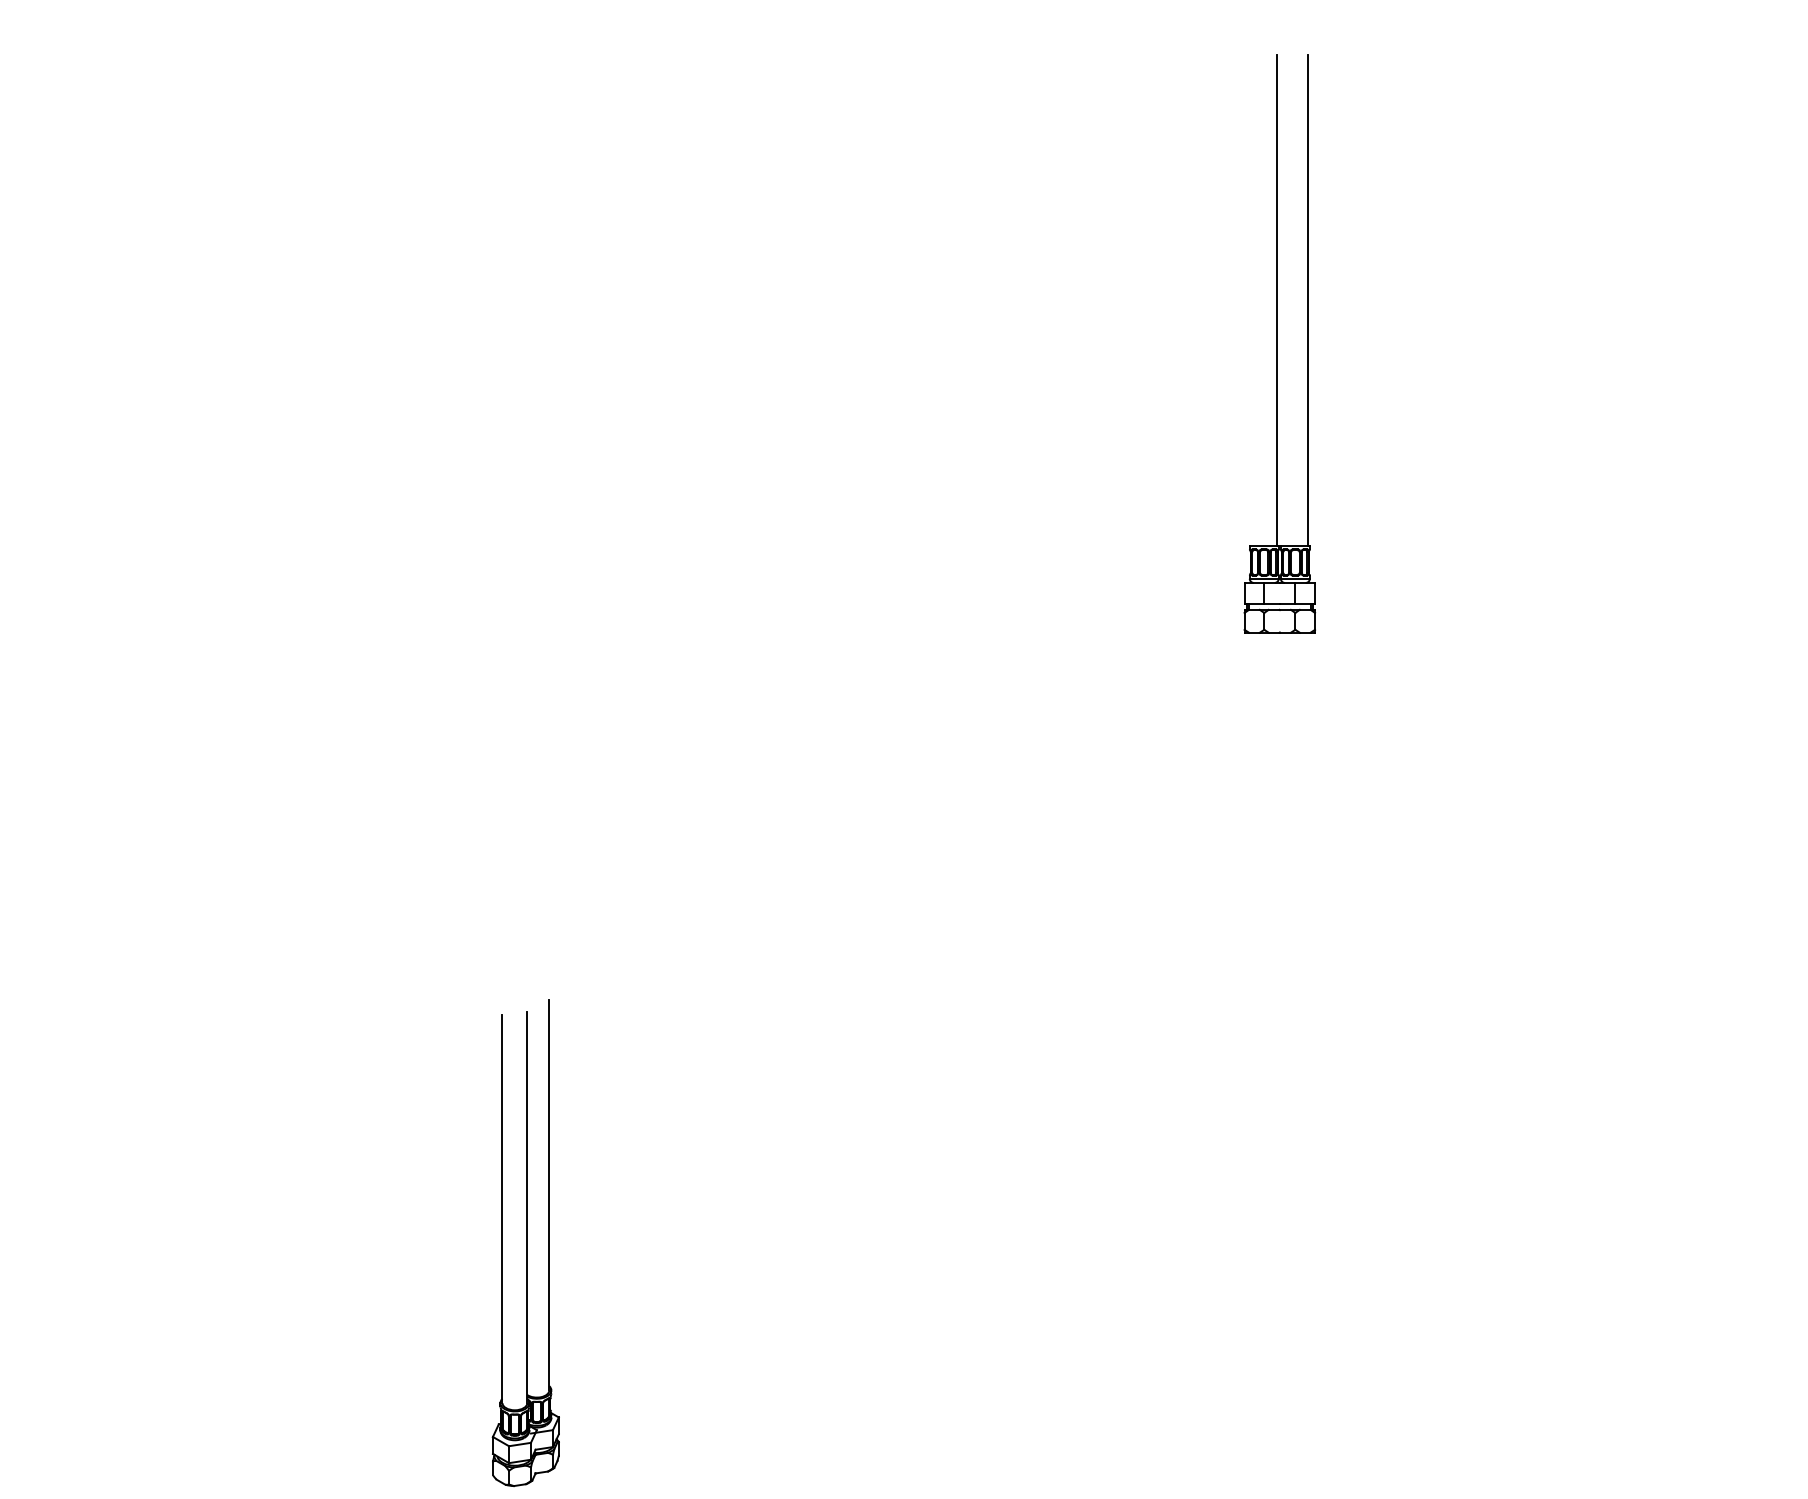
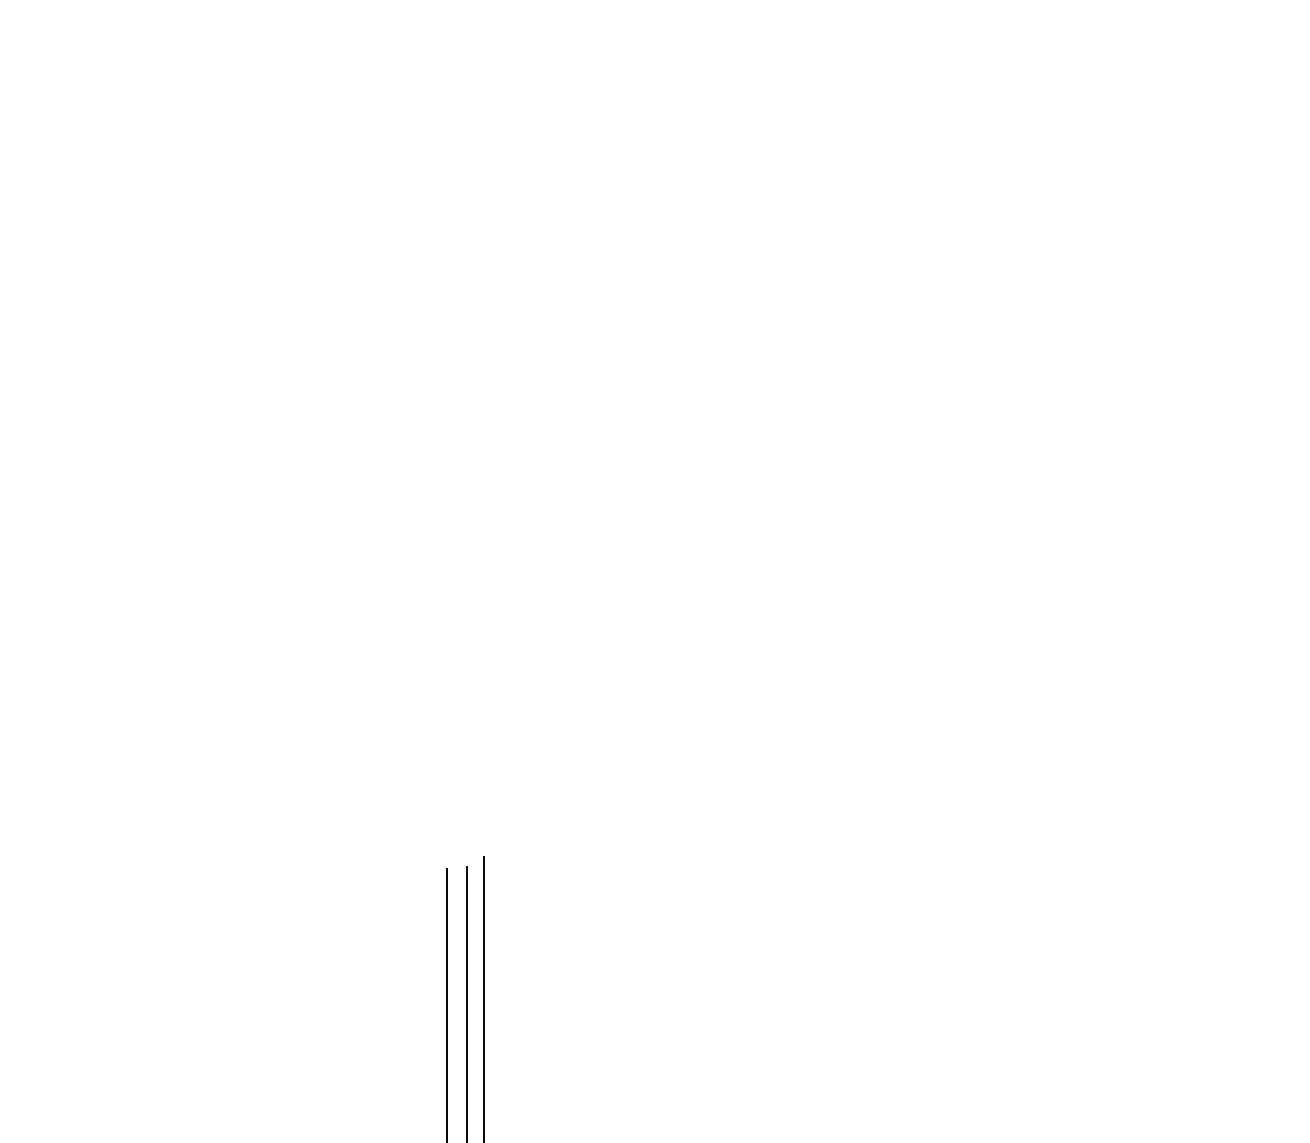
part: (1279, 343) -> (1065, 335), removed

